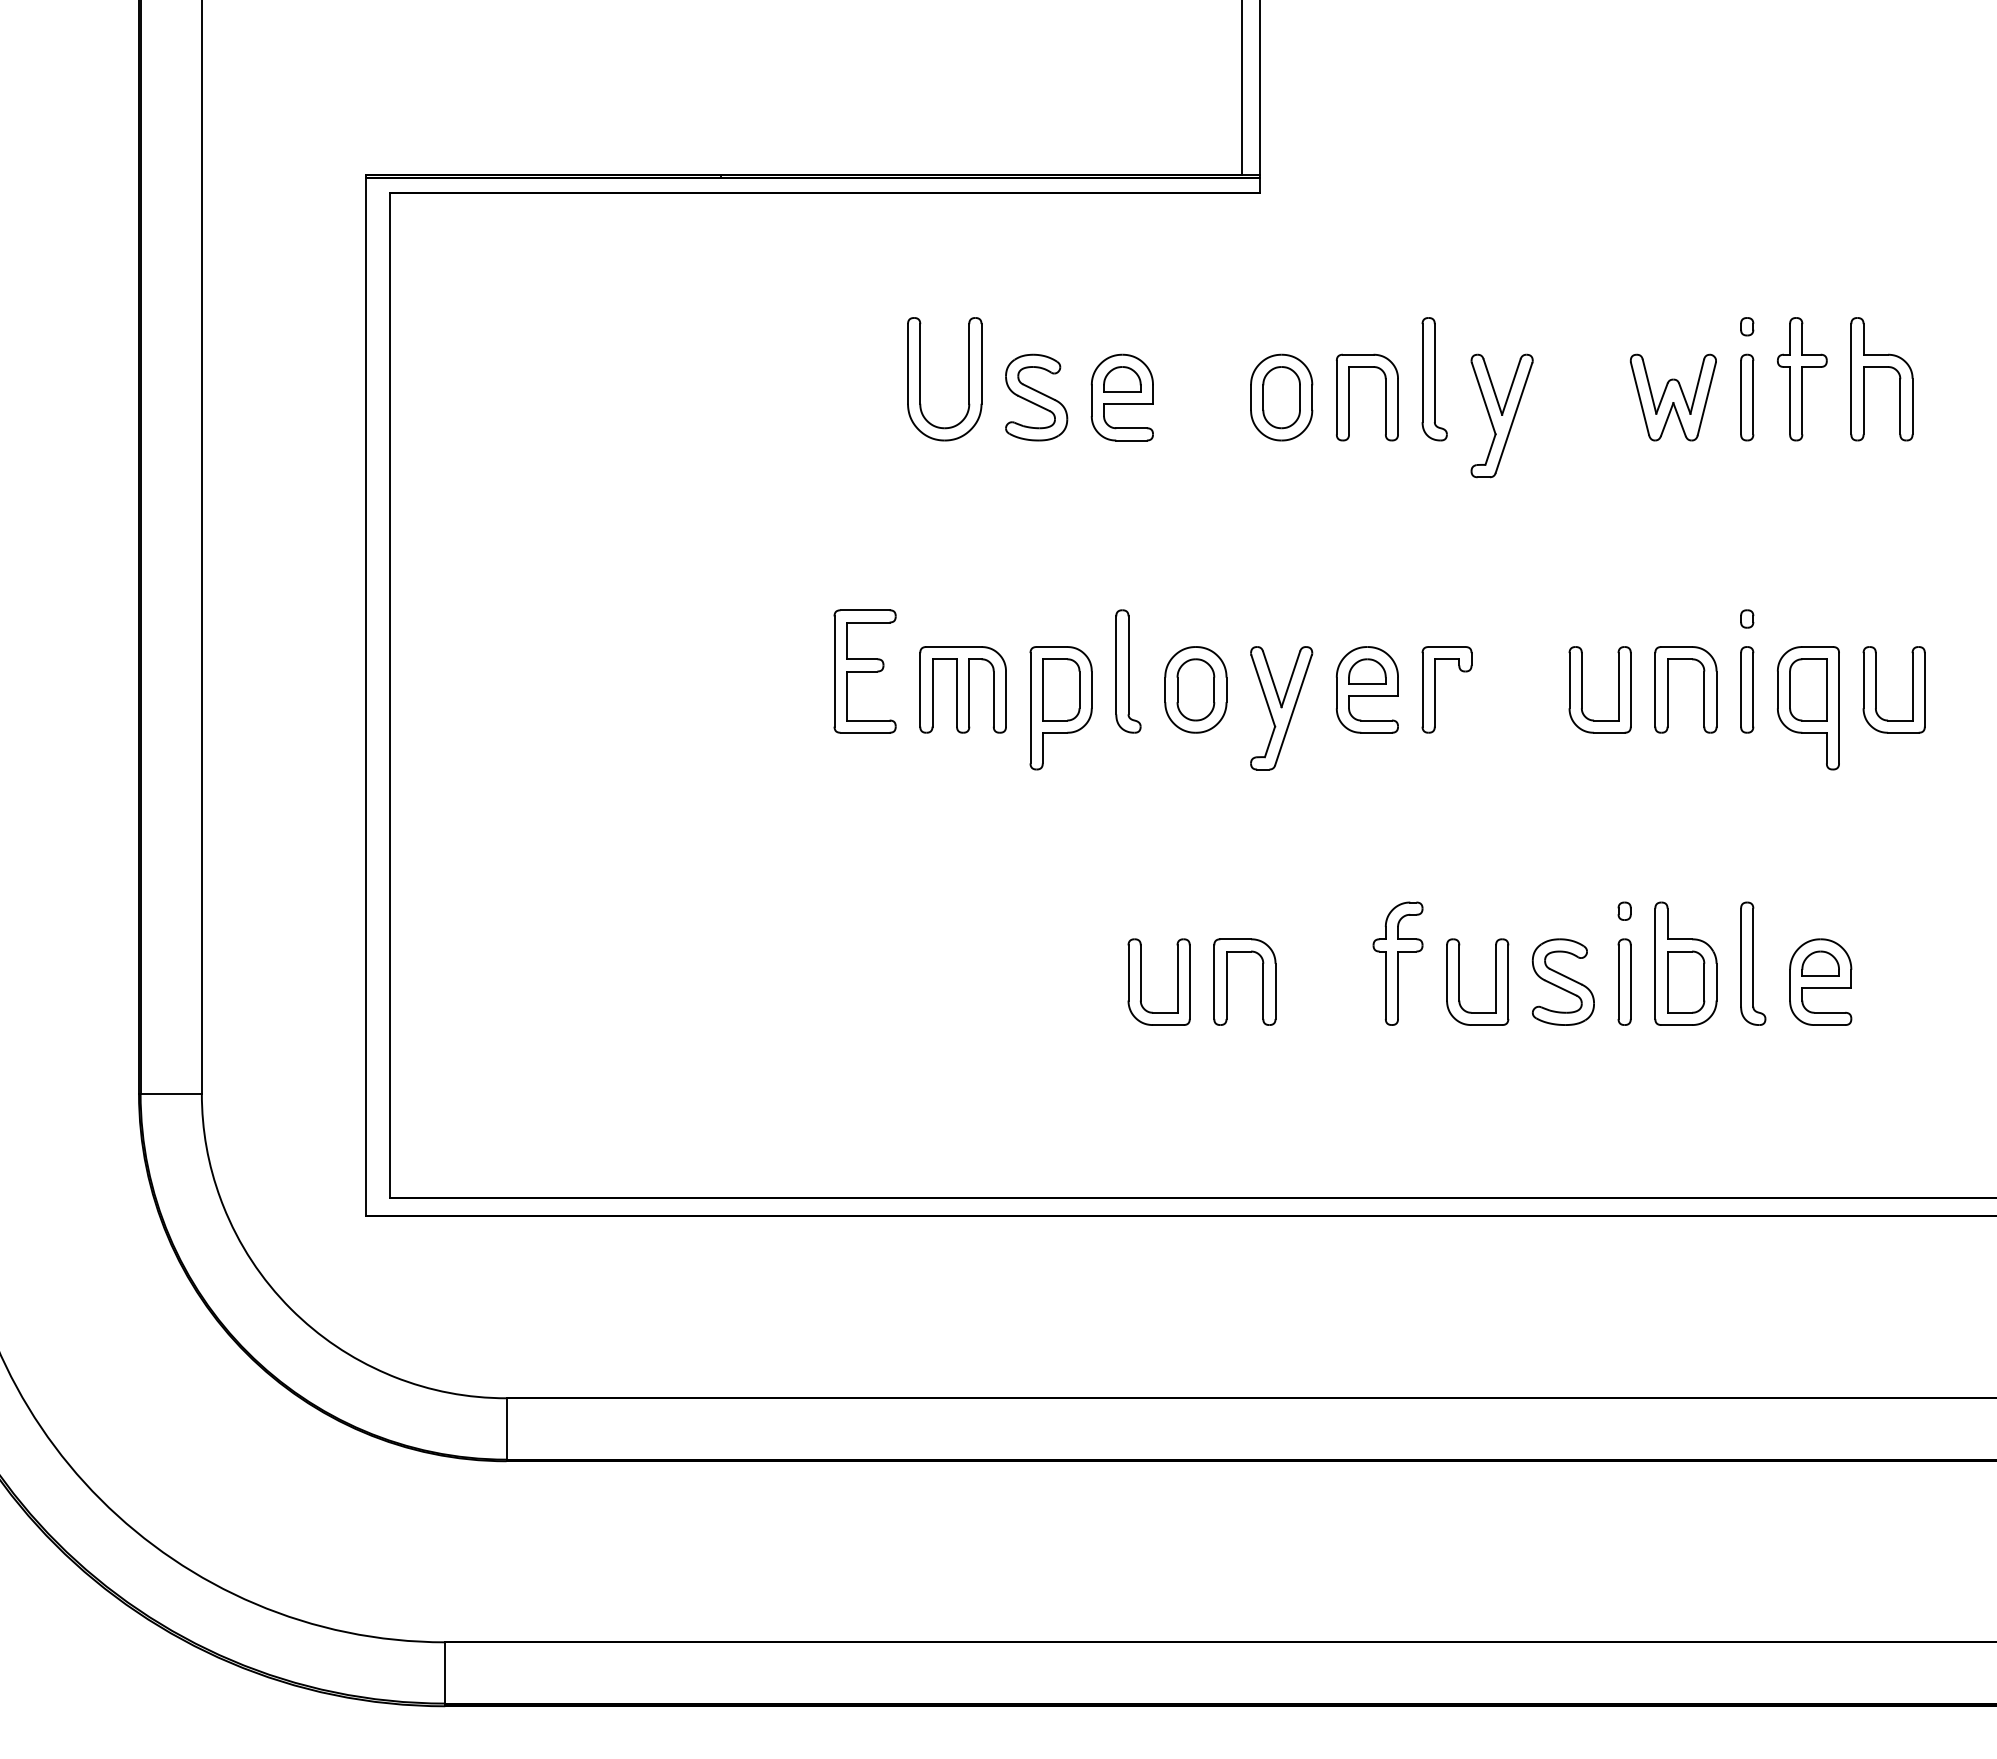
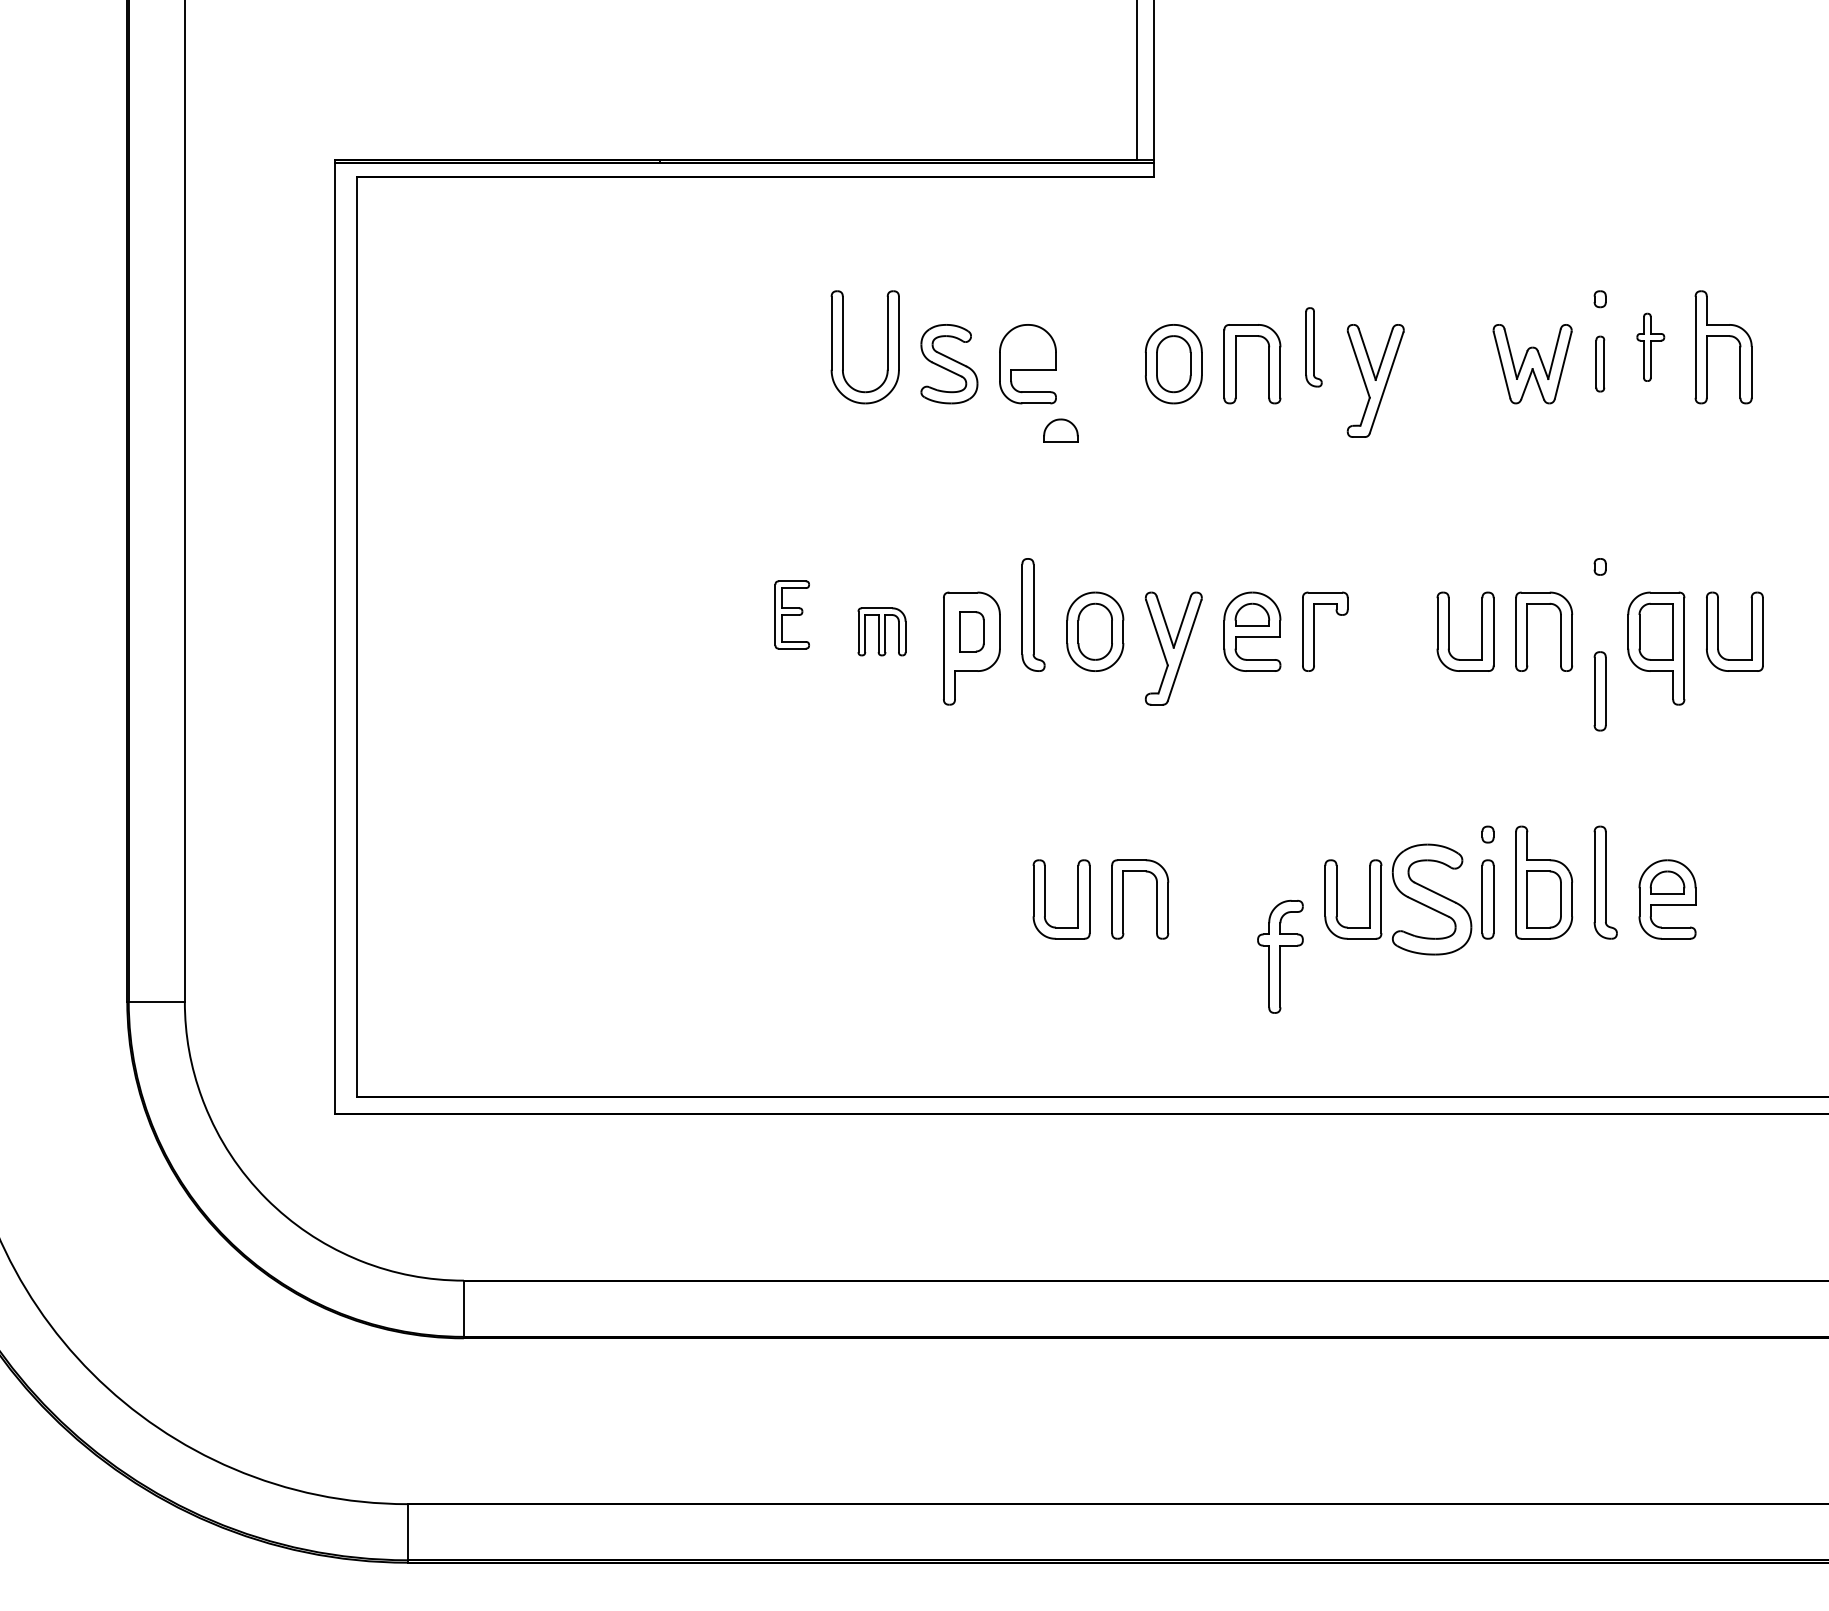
part: (1122, 379) -> (1061, 430), moved
part: (1434, 379) -> (1313, 347), size x0.7
part: (1802, 379) -> (1650, 347), size x0.6
part: (1747, 397) -> (1600, 364), size x0.7
part: (864, 671) -> (791, 614), size x0.6
part: (962, 689) -> (881, 631), size x0.6
part: (1061, 689) -> (972, 631), size x0.7
part: (1747, 689) -> (1600, 691), moved
part: (1397, 963) -> (1279, 956), moved
part: (1562, 981) -> (1431, 898), size x1.4

